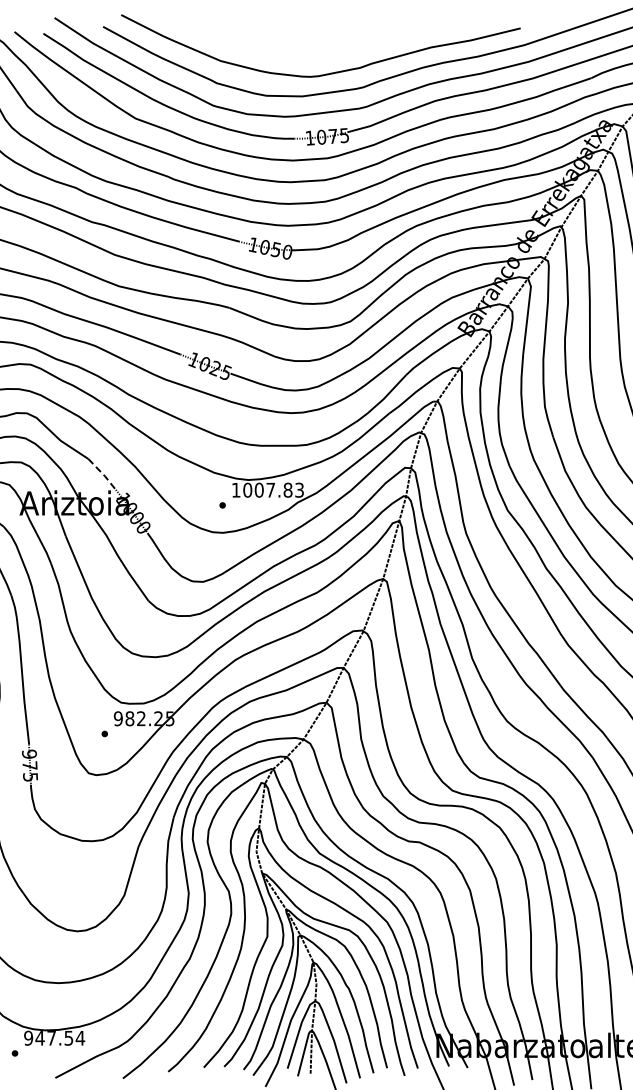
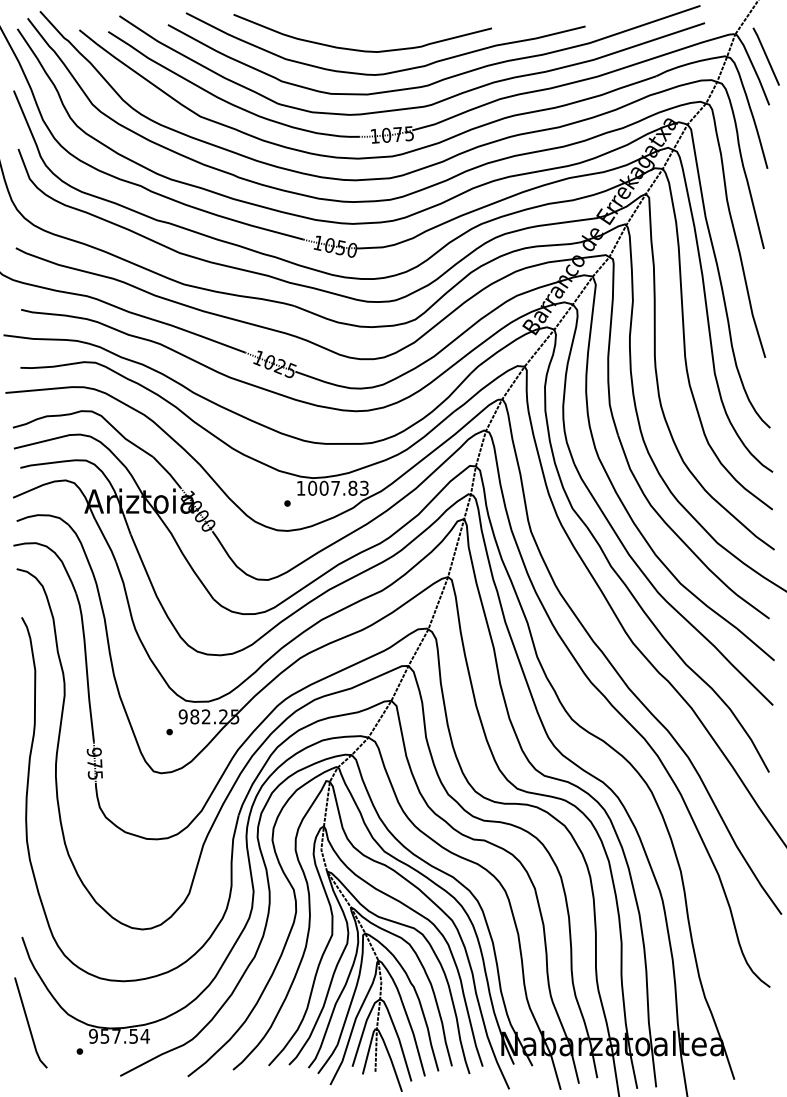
curve: (295, 51) -> (360, 49), added
line: (103, 474) -> (168, 472), dashed -> solid
text: (39, 1038) -> (104, 1036), 947.54 -> 957.54

